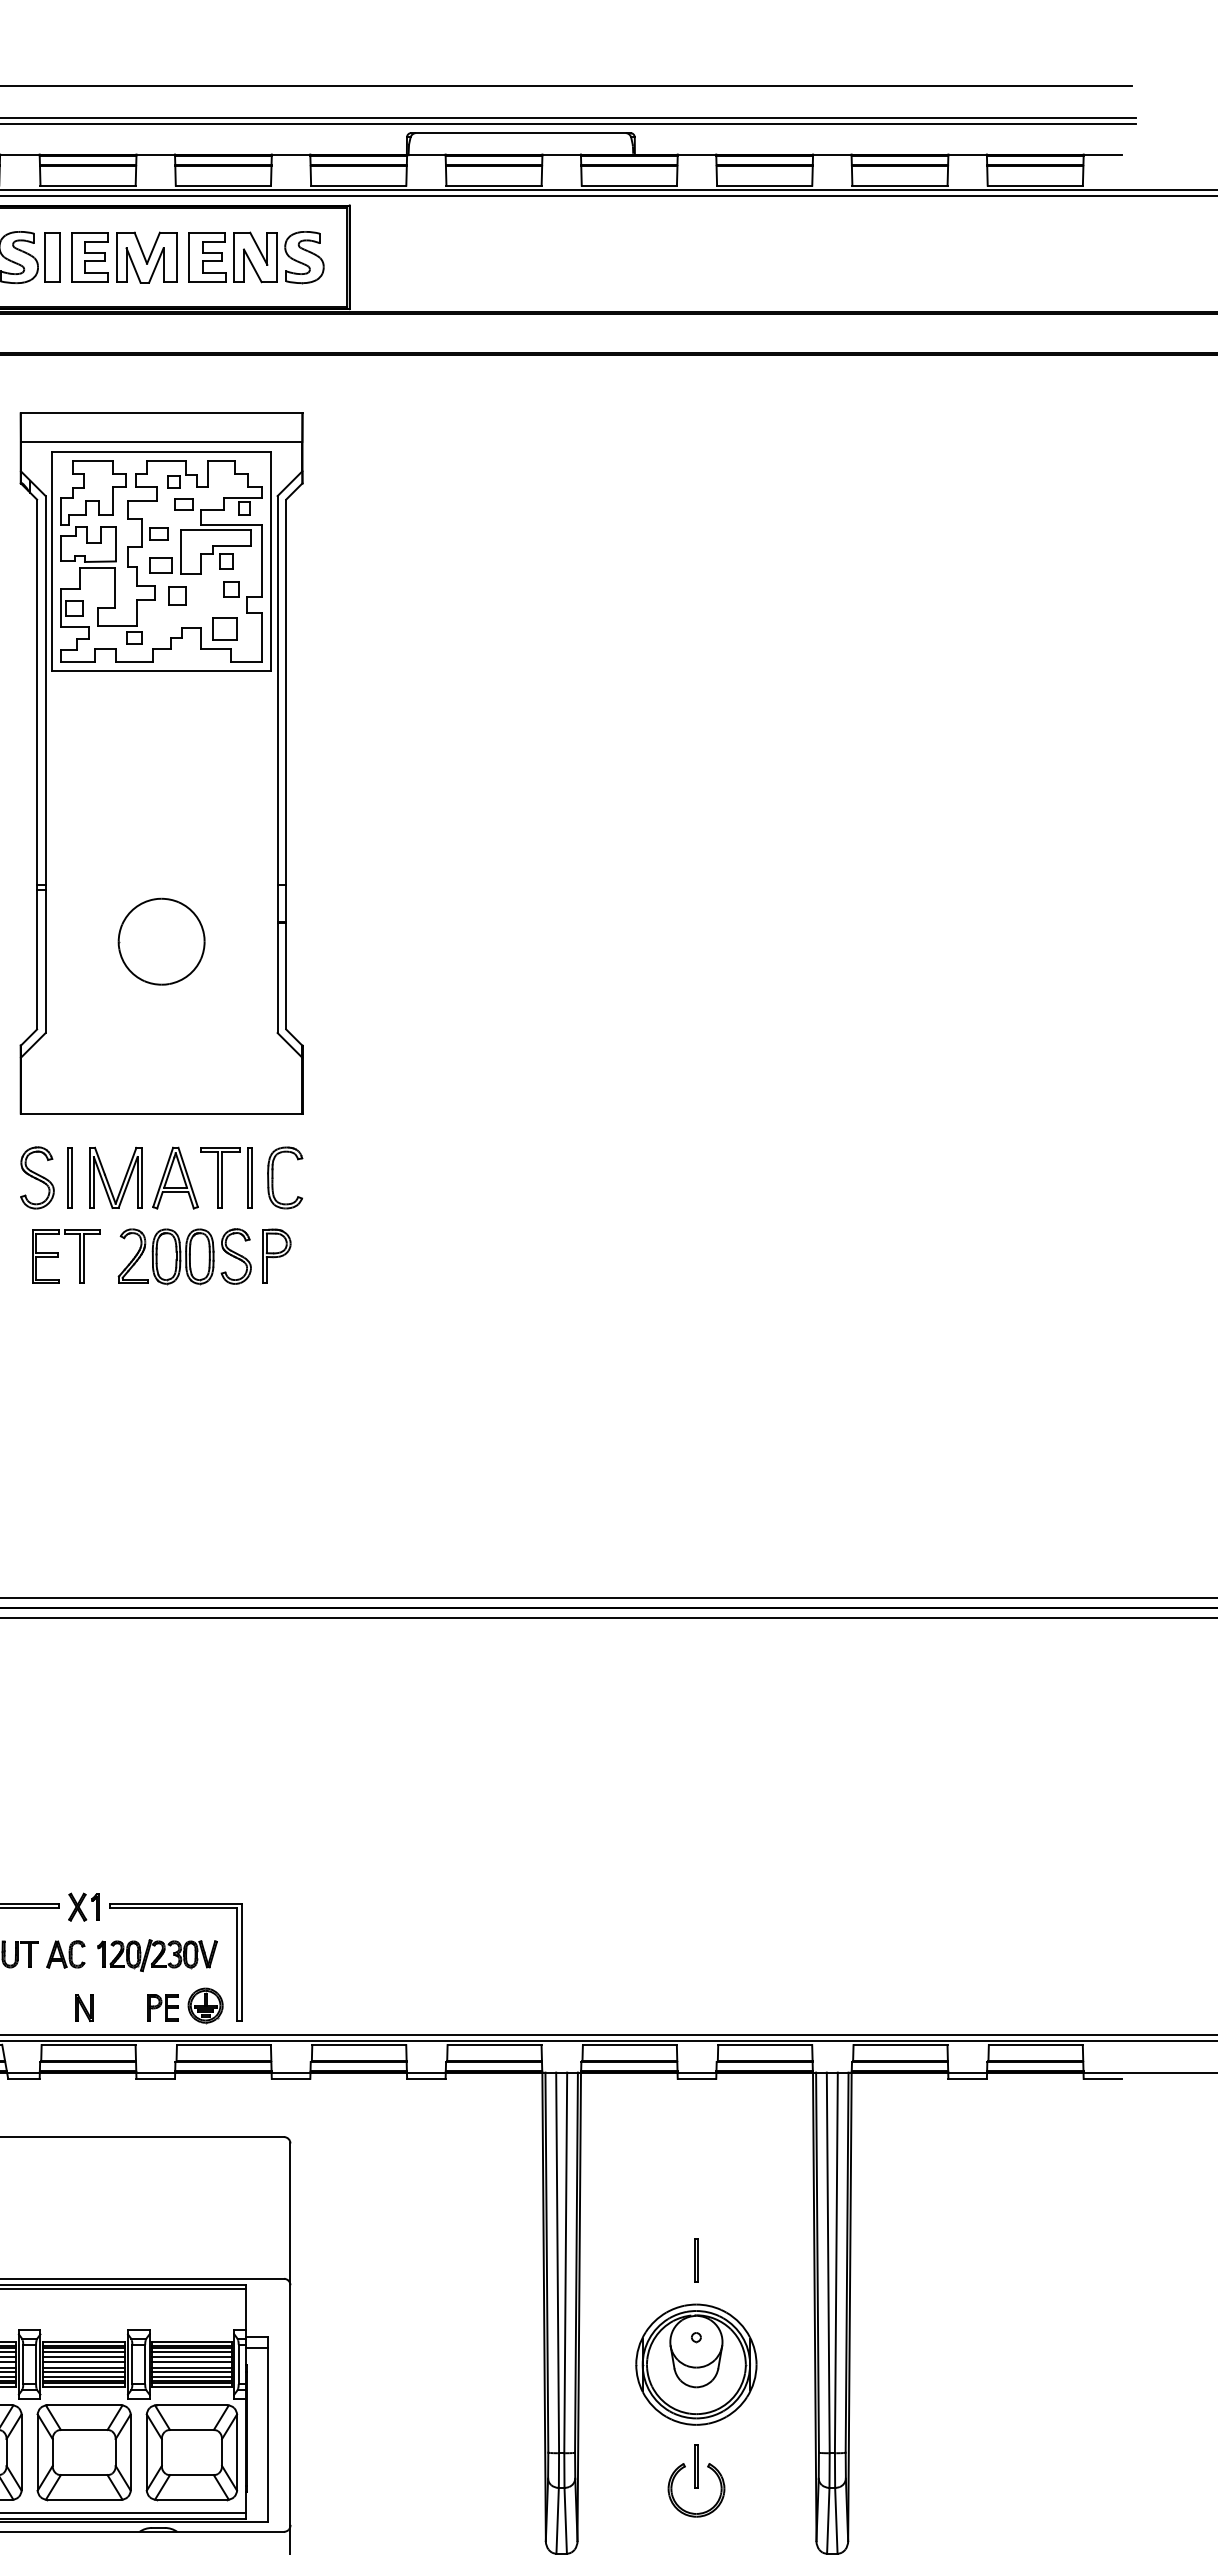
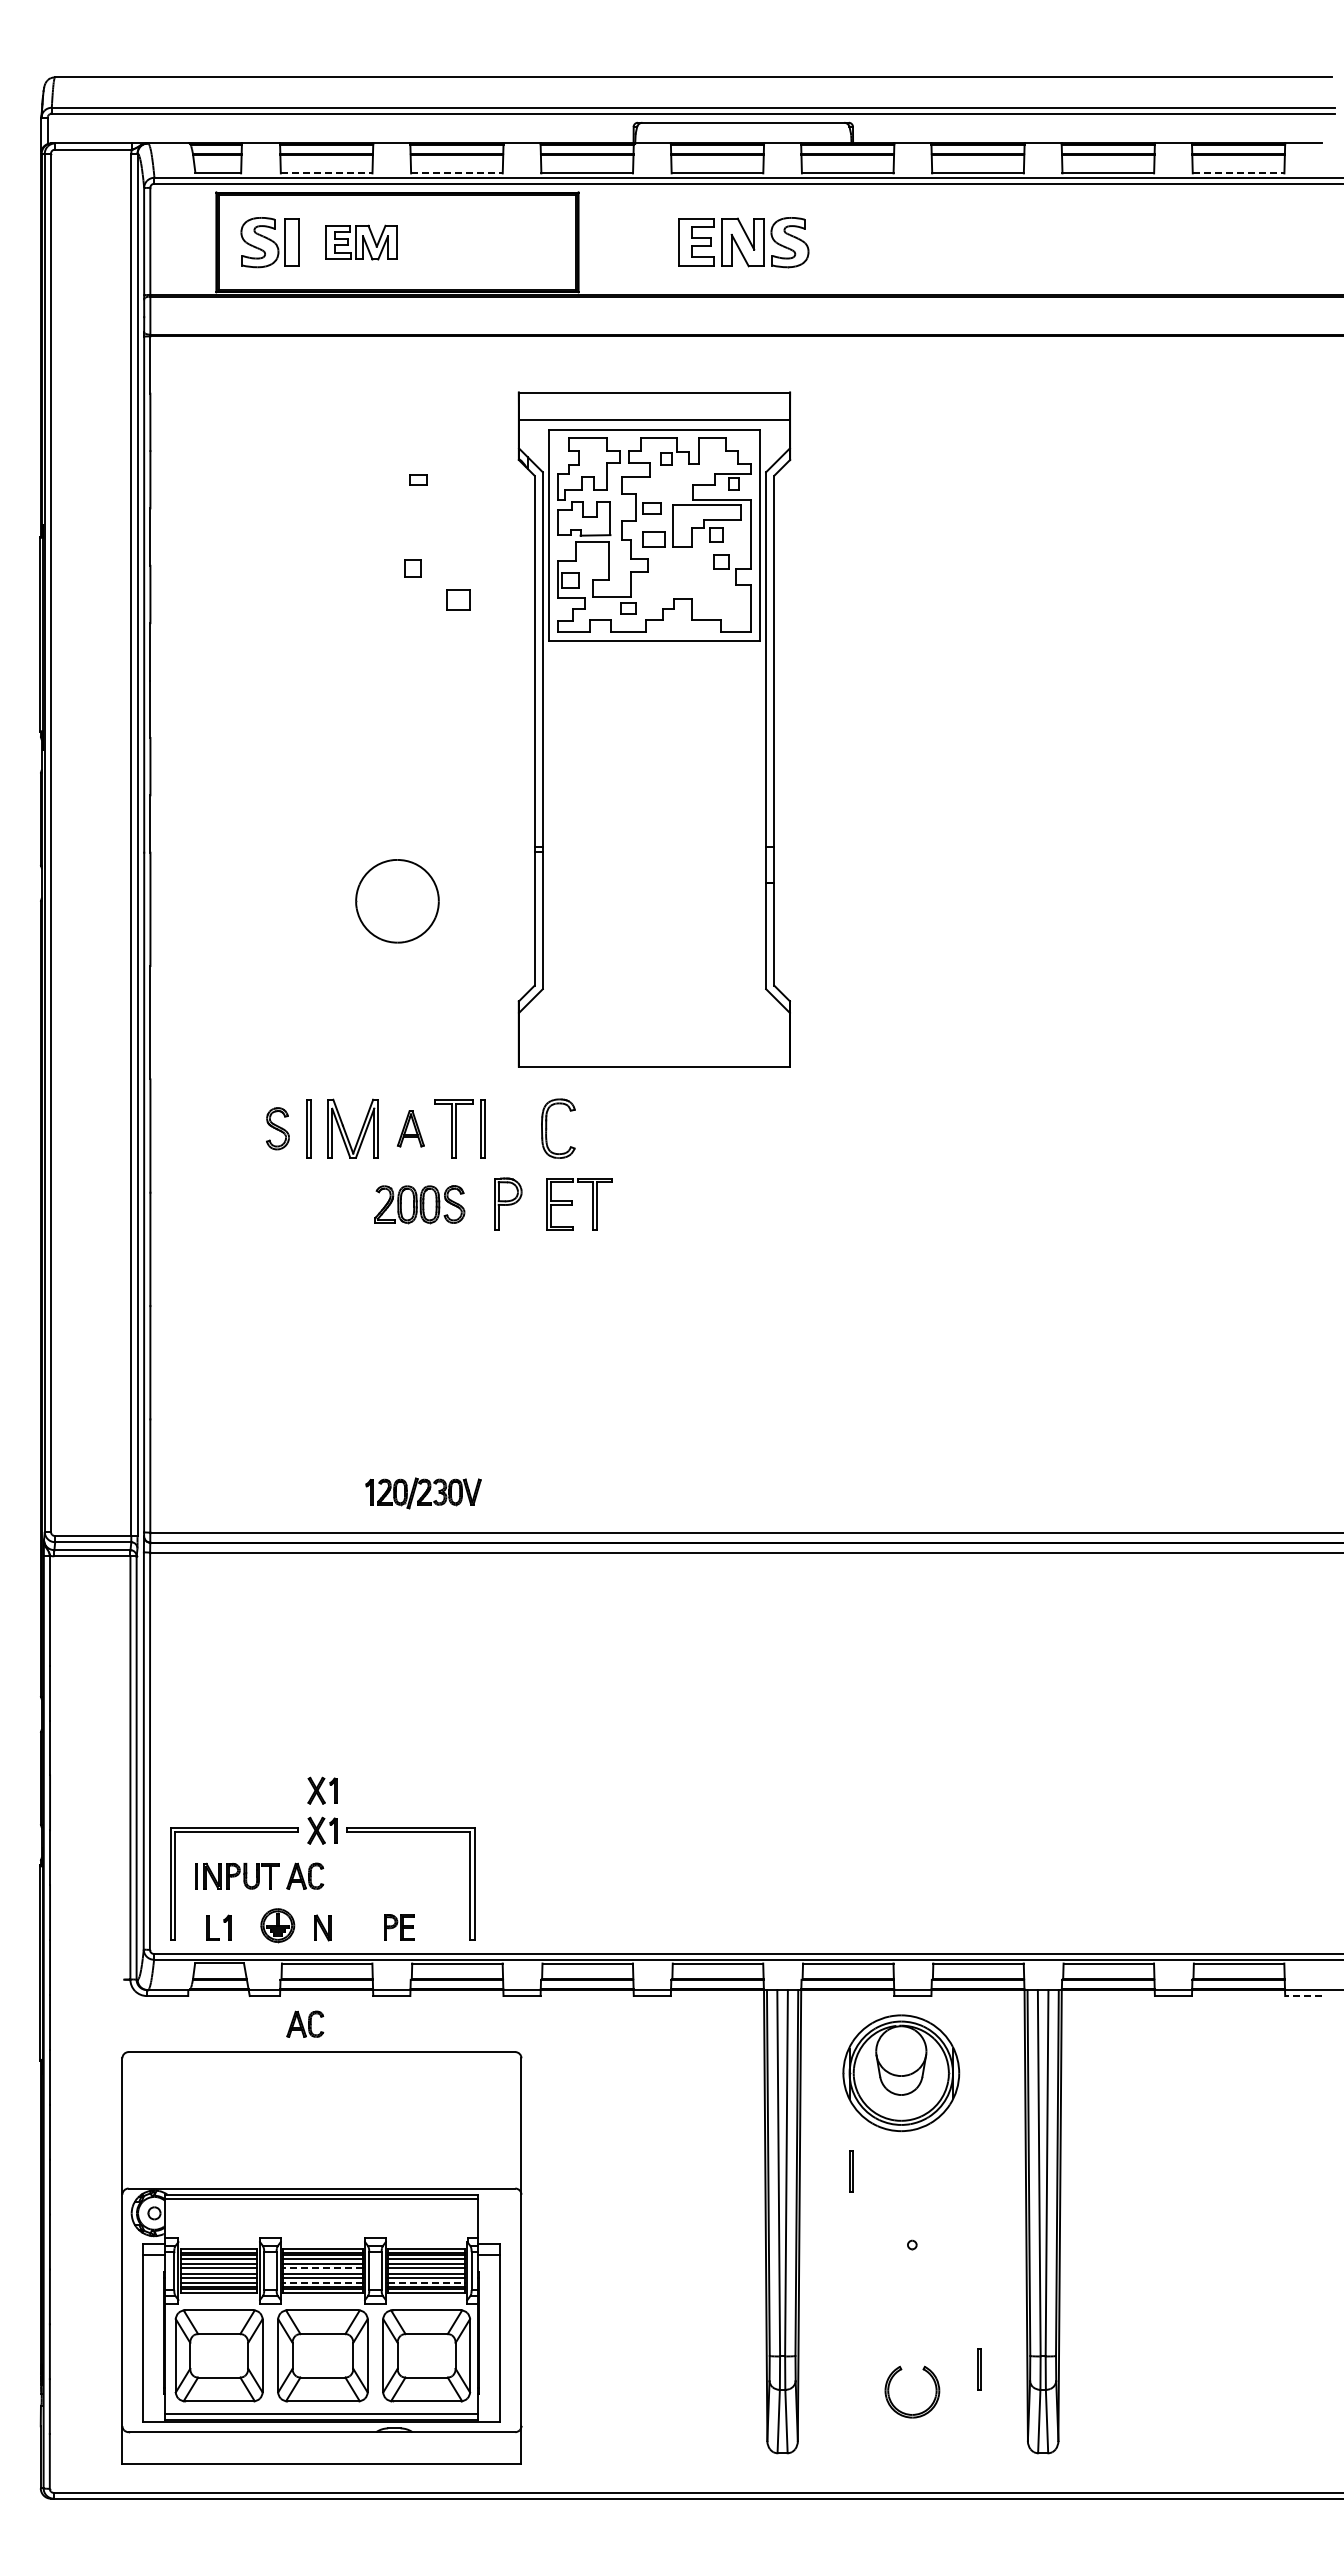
line: (87, 185) -> (326, 173), solid -> dashed
line: (222, 185) -> (456, 173), solid -> dashed
line: (1035, 185) -> (1238, 173), solid -> dashed
part: (124, 257) -> (361, 242), size x0.7
part: (256, 257) -> (743, 242), moved
part: (161, 763) -> (654, 729), moved
part: (37, 1177) -> (277, 1128), size x0.7
part: (175, 1177) -> (410, 1128), size x0.6
part: (273, 1177) -> (547, 1128), moved
part: (58, 1256) -> (572, 1204), moved
part: (184, 1256) -> (419, 1204), size x0.7
part: (83, 1865) -> (322, 1790), added
part: (157, 1955) -> (423, 1493), moved
part: (205, 2005) -> (277, 1925), moved
line: (1102, 2079) -> (1303, 1996), solid -> dashed
part: (66, 2107) -> (305, 2023), added
line: (695, 2261) -> (850, 2171), moved
line: (83, 2361) -> (322, 2268), solid -> dashed
part: (696, 2364) -> (901, 2073), moved
line: (83, 2376) -> (322, 2282), solid -> dashed
line: (192, 2376) -> (427, 2282), solid -> dashed
line: (695, 2466) -> (978, 2369), moved

